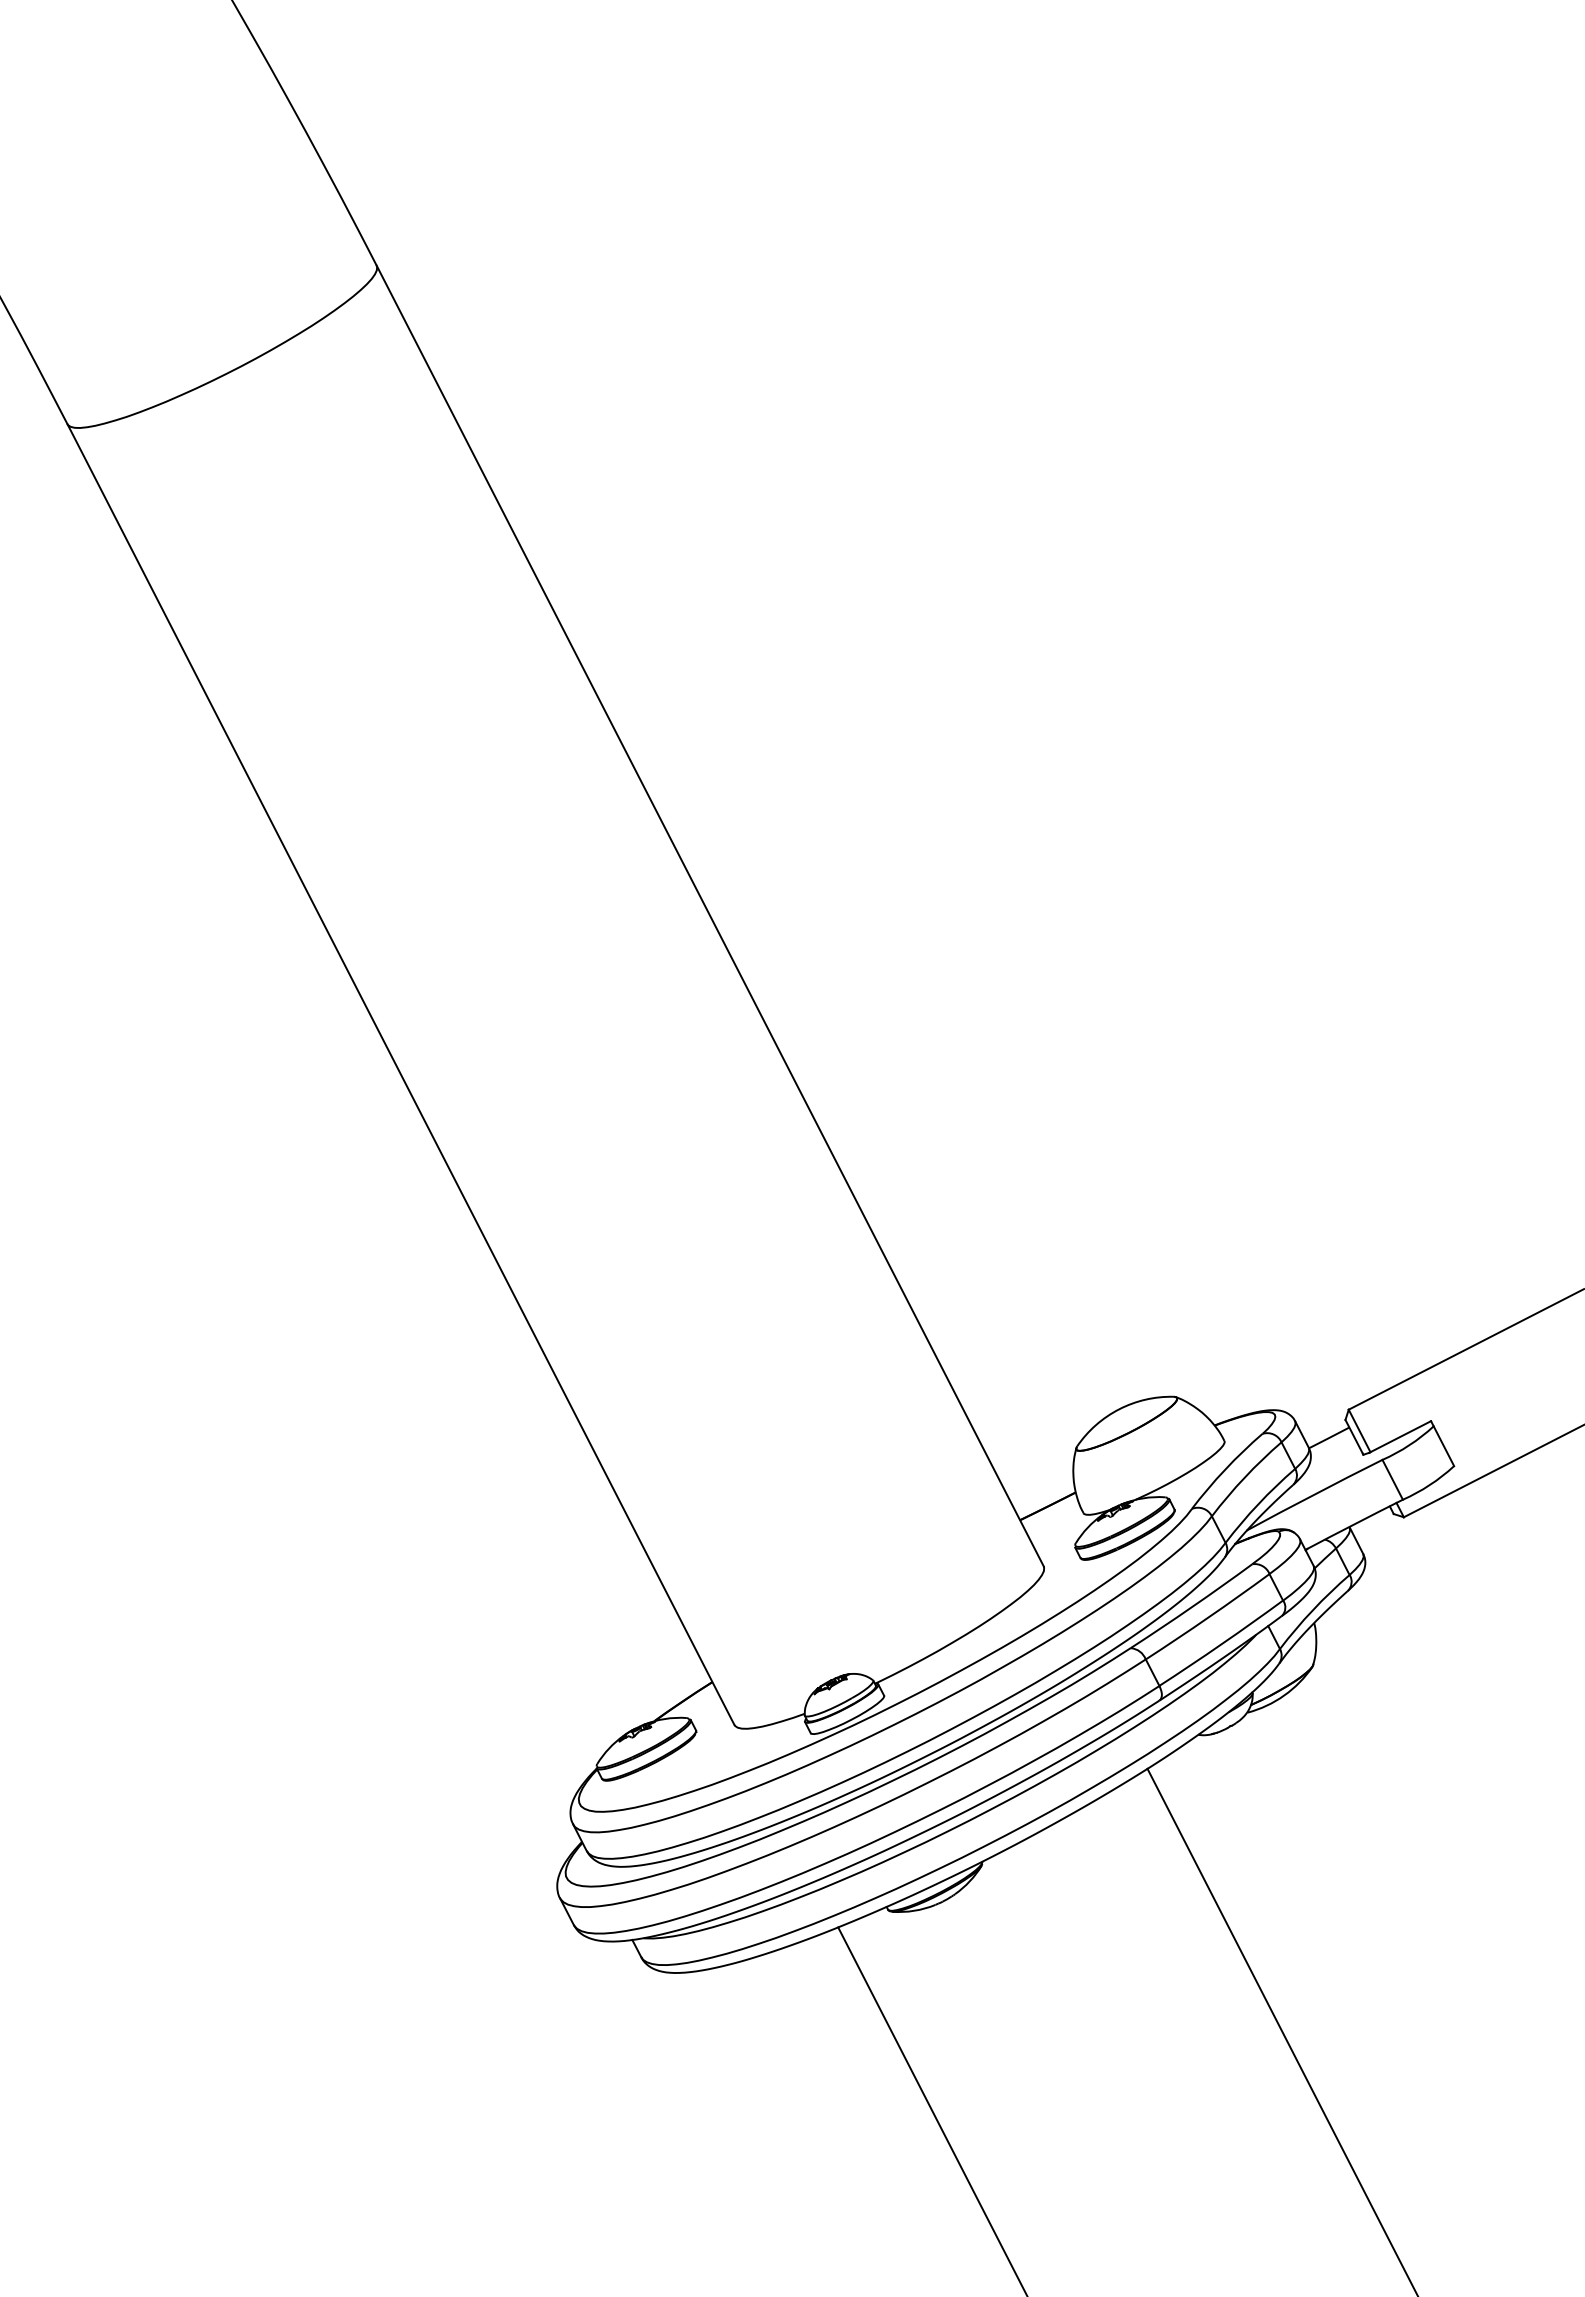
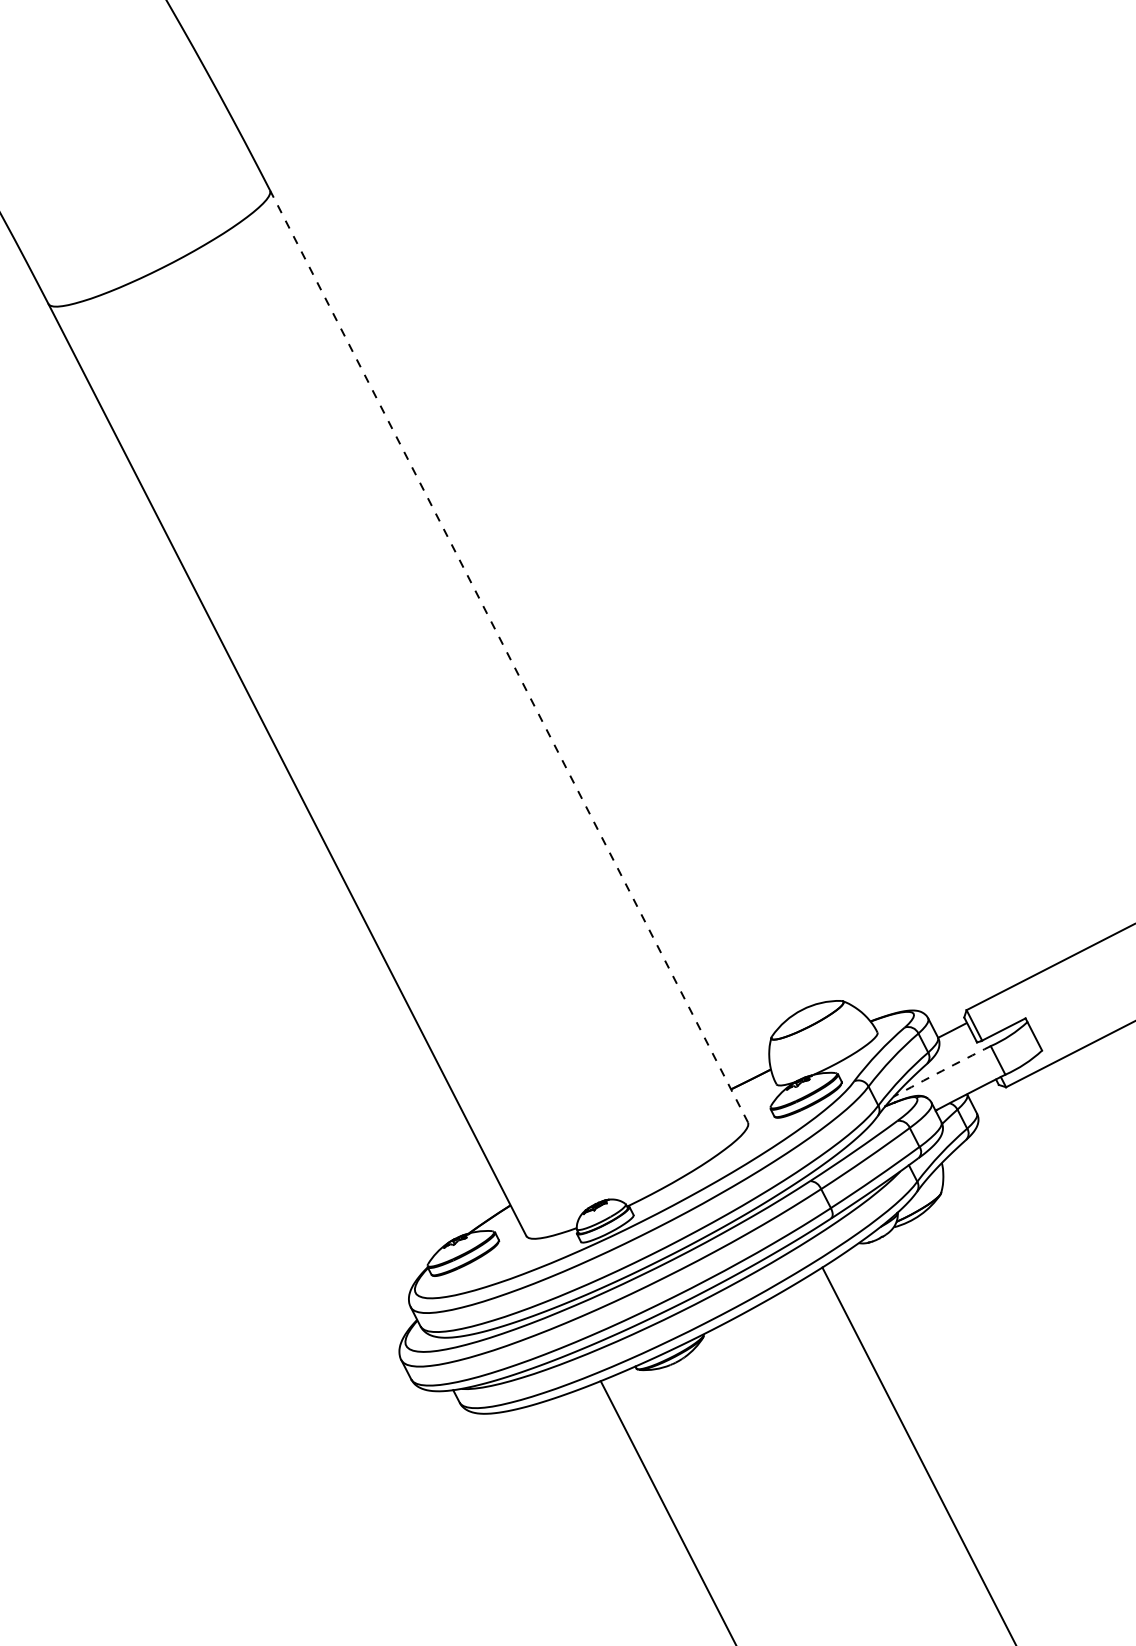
line: (710, 916) -> (509, 656), solid -> dashed
arc: (1314, 1494) -> (942, 1070), solid -> dashed

